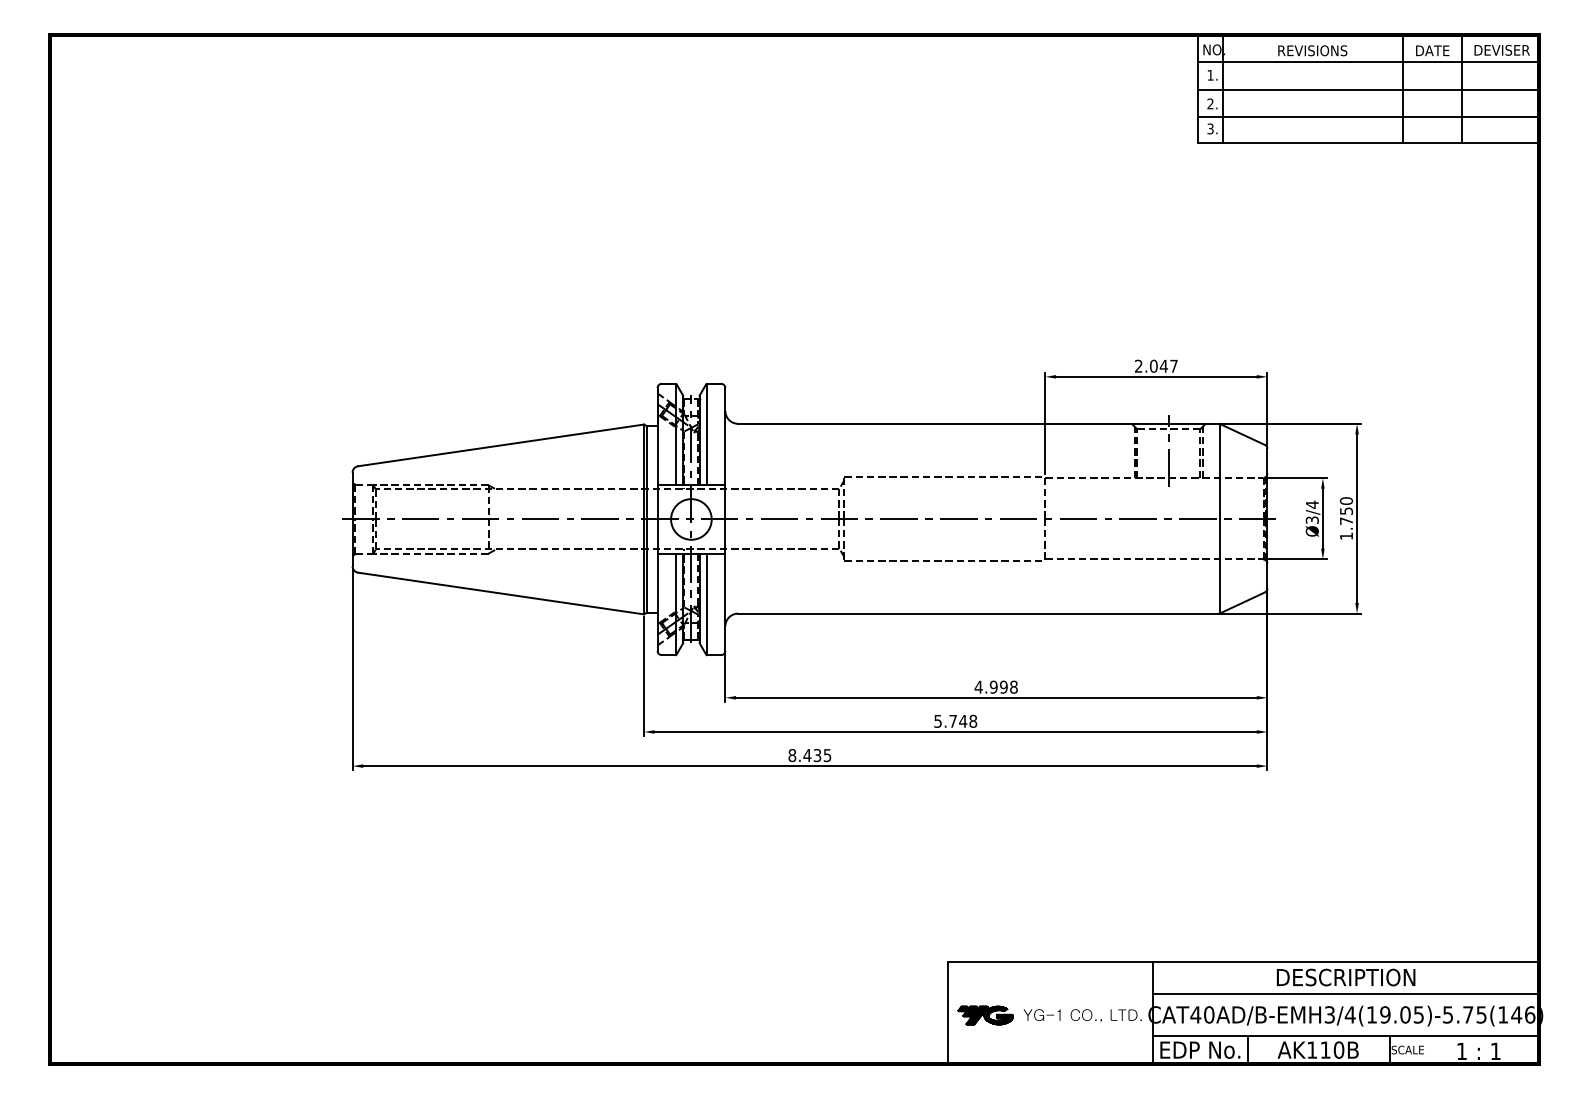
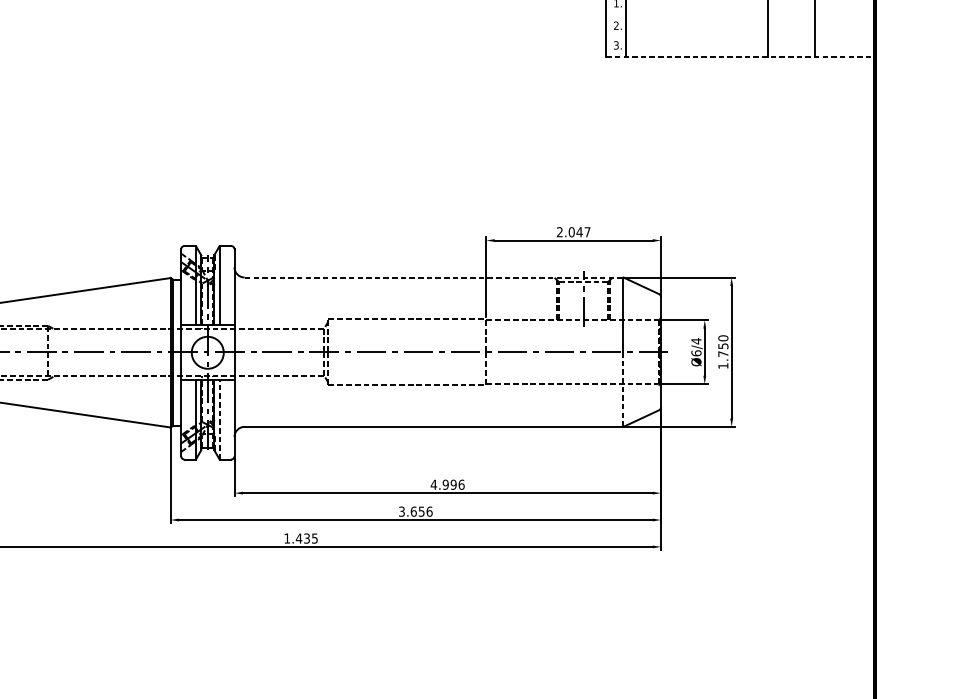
line: (1368, 89) -> (740, 14), removed
line: (1368, 116) -> (740, 35), removed
line: (1368, 143) -> (740, 56), solid -> dashed
line: (977, 423) -> (432, 277), solid -> dashed
text: (1311, 519) -> (695, 352), Ø3/4 -> Ø6/4
line: (1219, 565) -> (623, 389), solid -> dashed
line: (706, 604) -> (219, 419), solid -> dashed
text: (1013, 686) -> (461, 484), 4.998 -> 4.996
text: (955, 720) -> (415, 511), 5.748 -> 3.656
text: (792, 755) -> (287, 538), 8.435 -> 1.435

